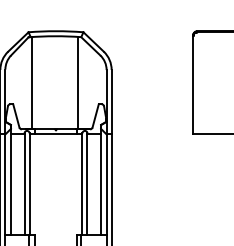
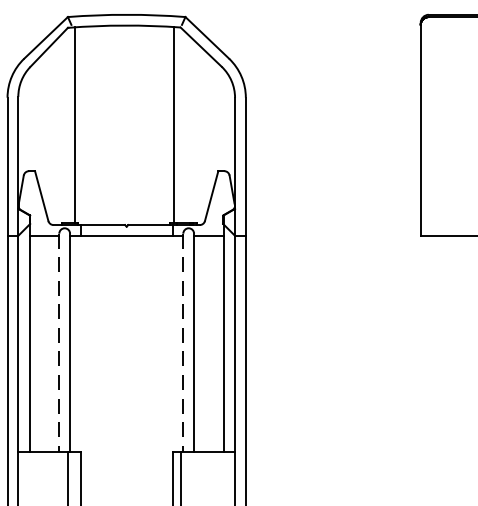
line: (24, 184) -> (59, 343), solid -> dashed
line: (82, 184) -> (183, 343), solid -> dashed

